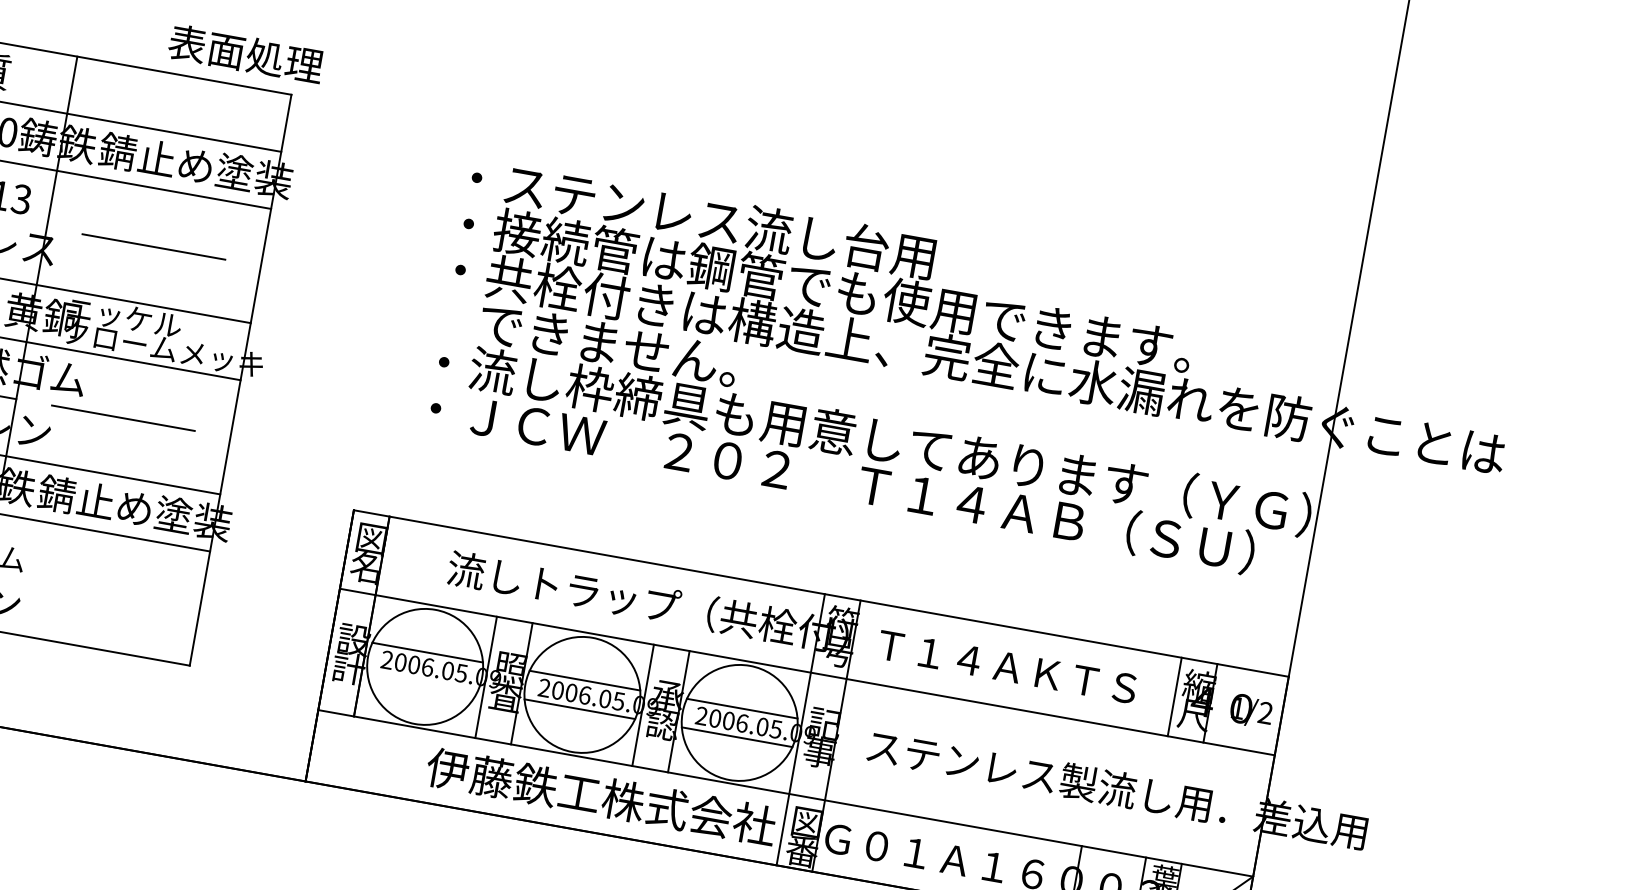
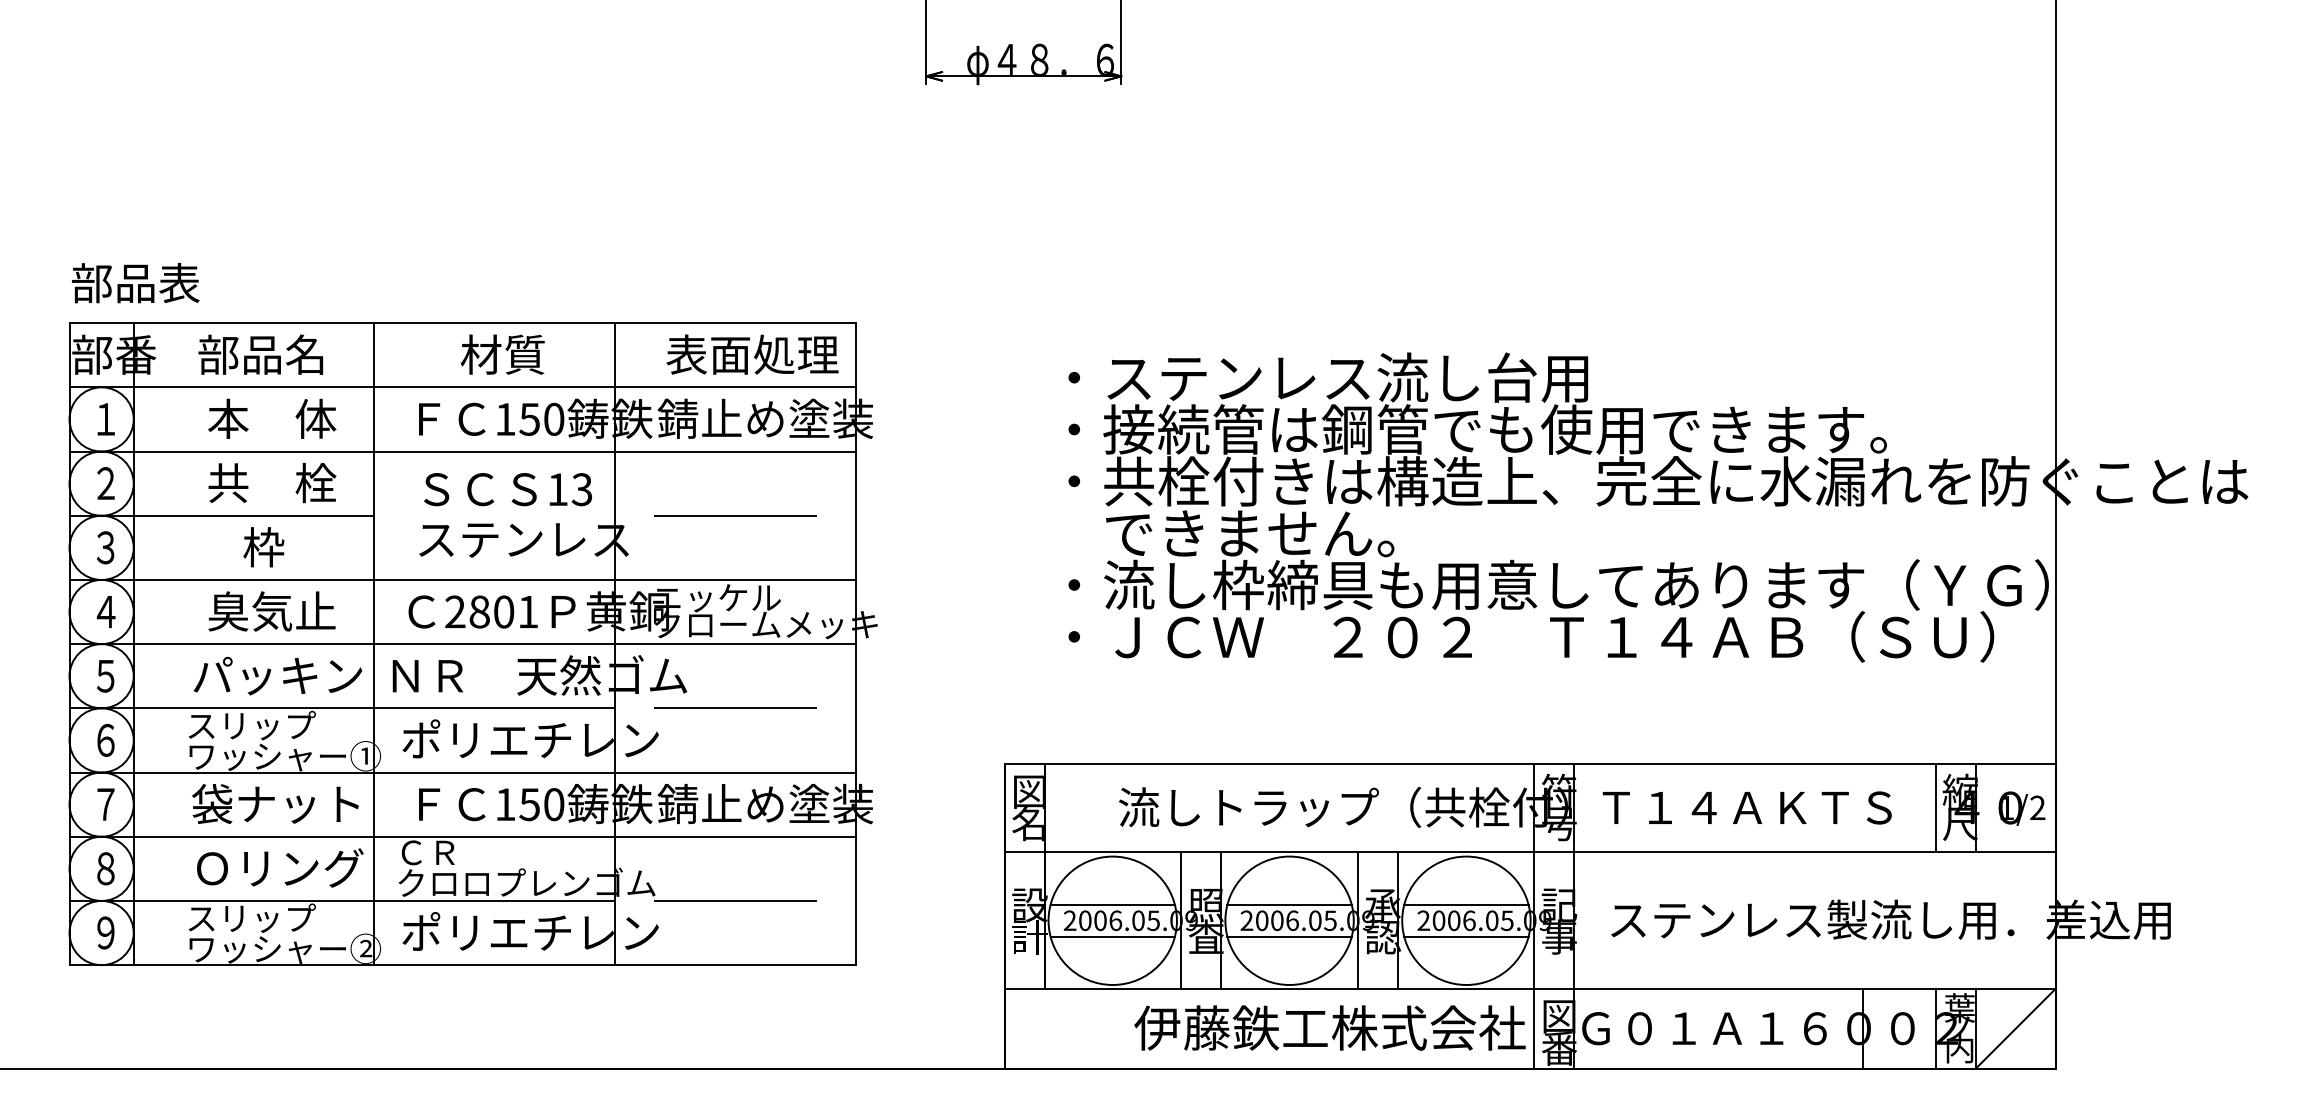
text: (246, 53) -> (752, 354), moved
line: (92, 589) -> (735, 900), added
line: (422, 680) -> (1112, 936), added

